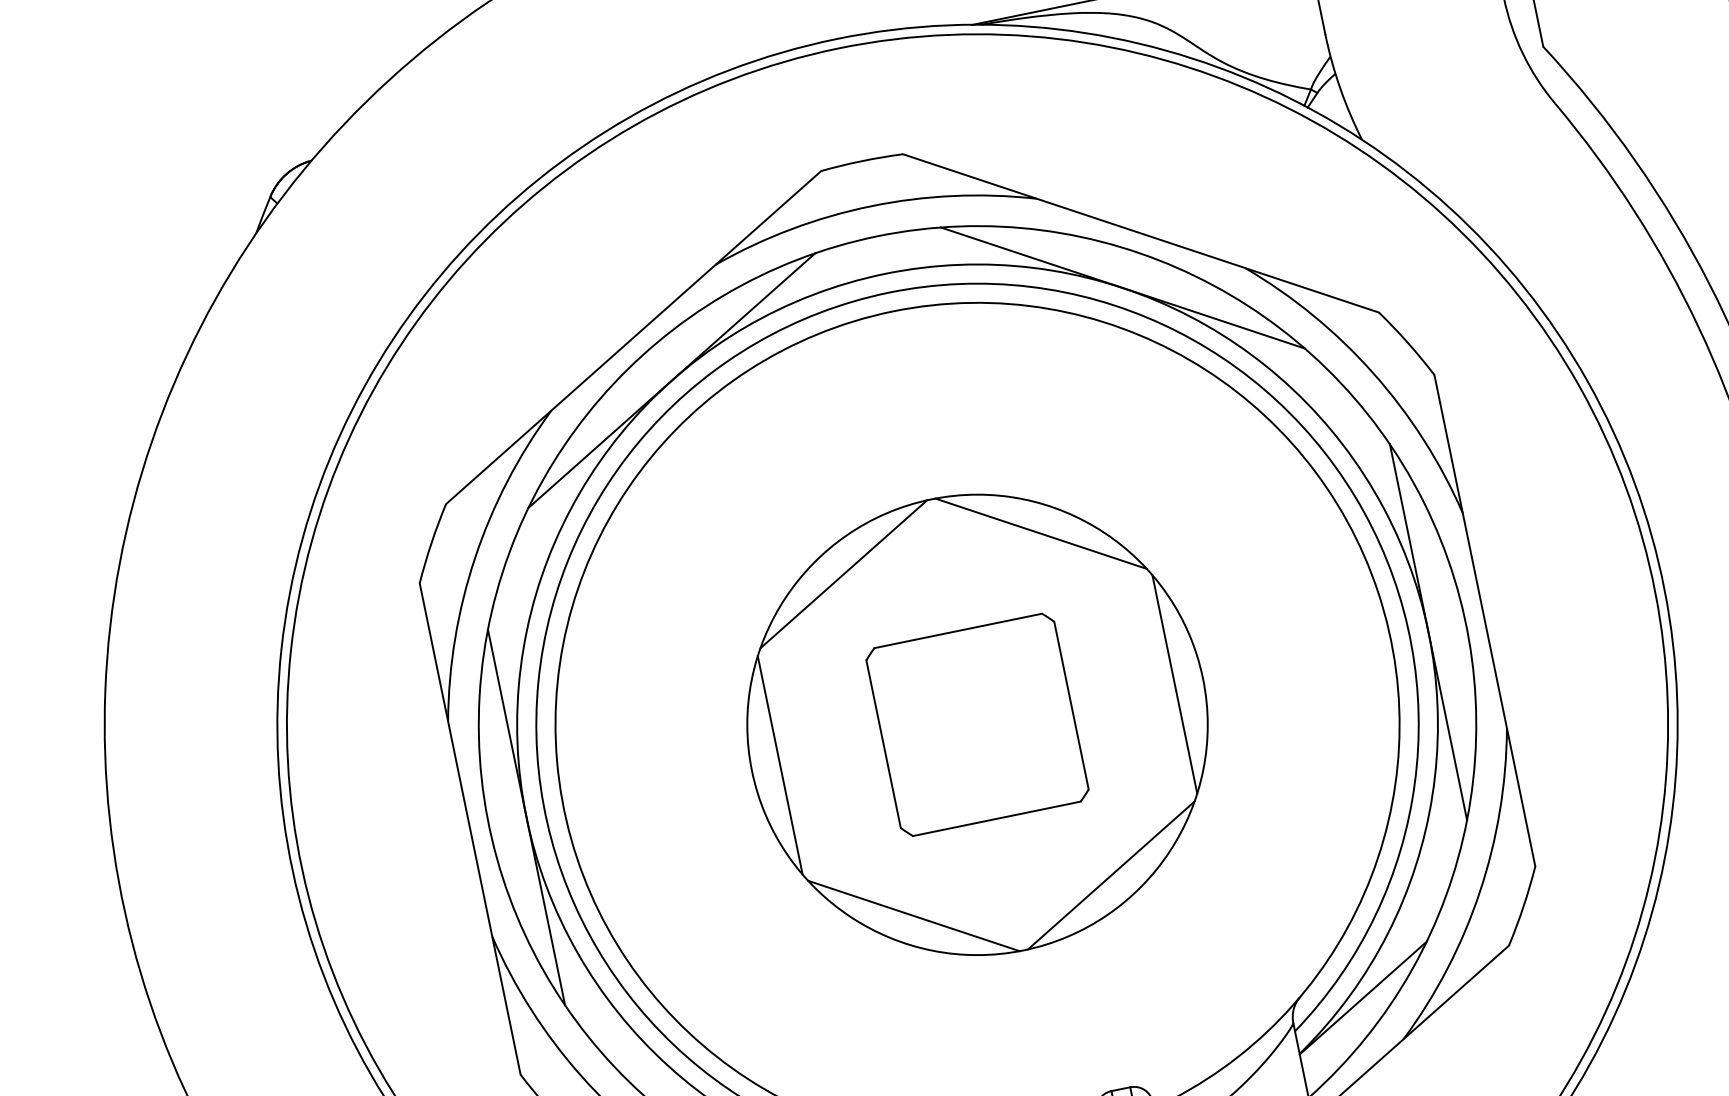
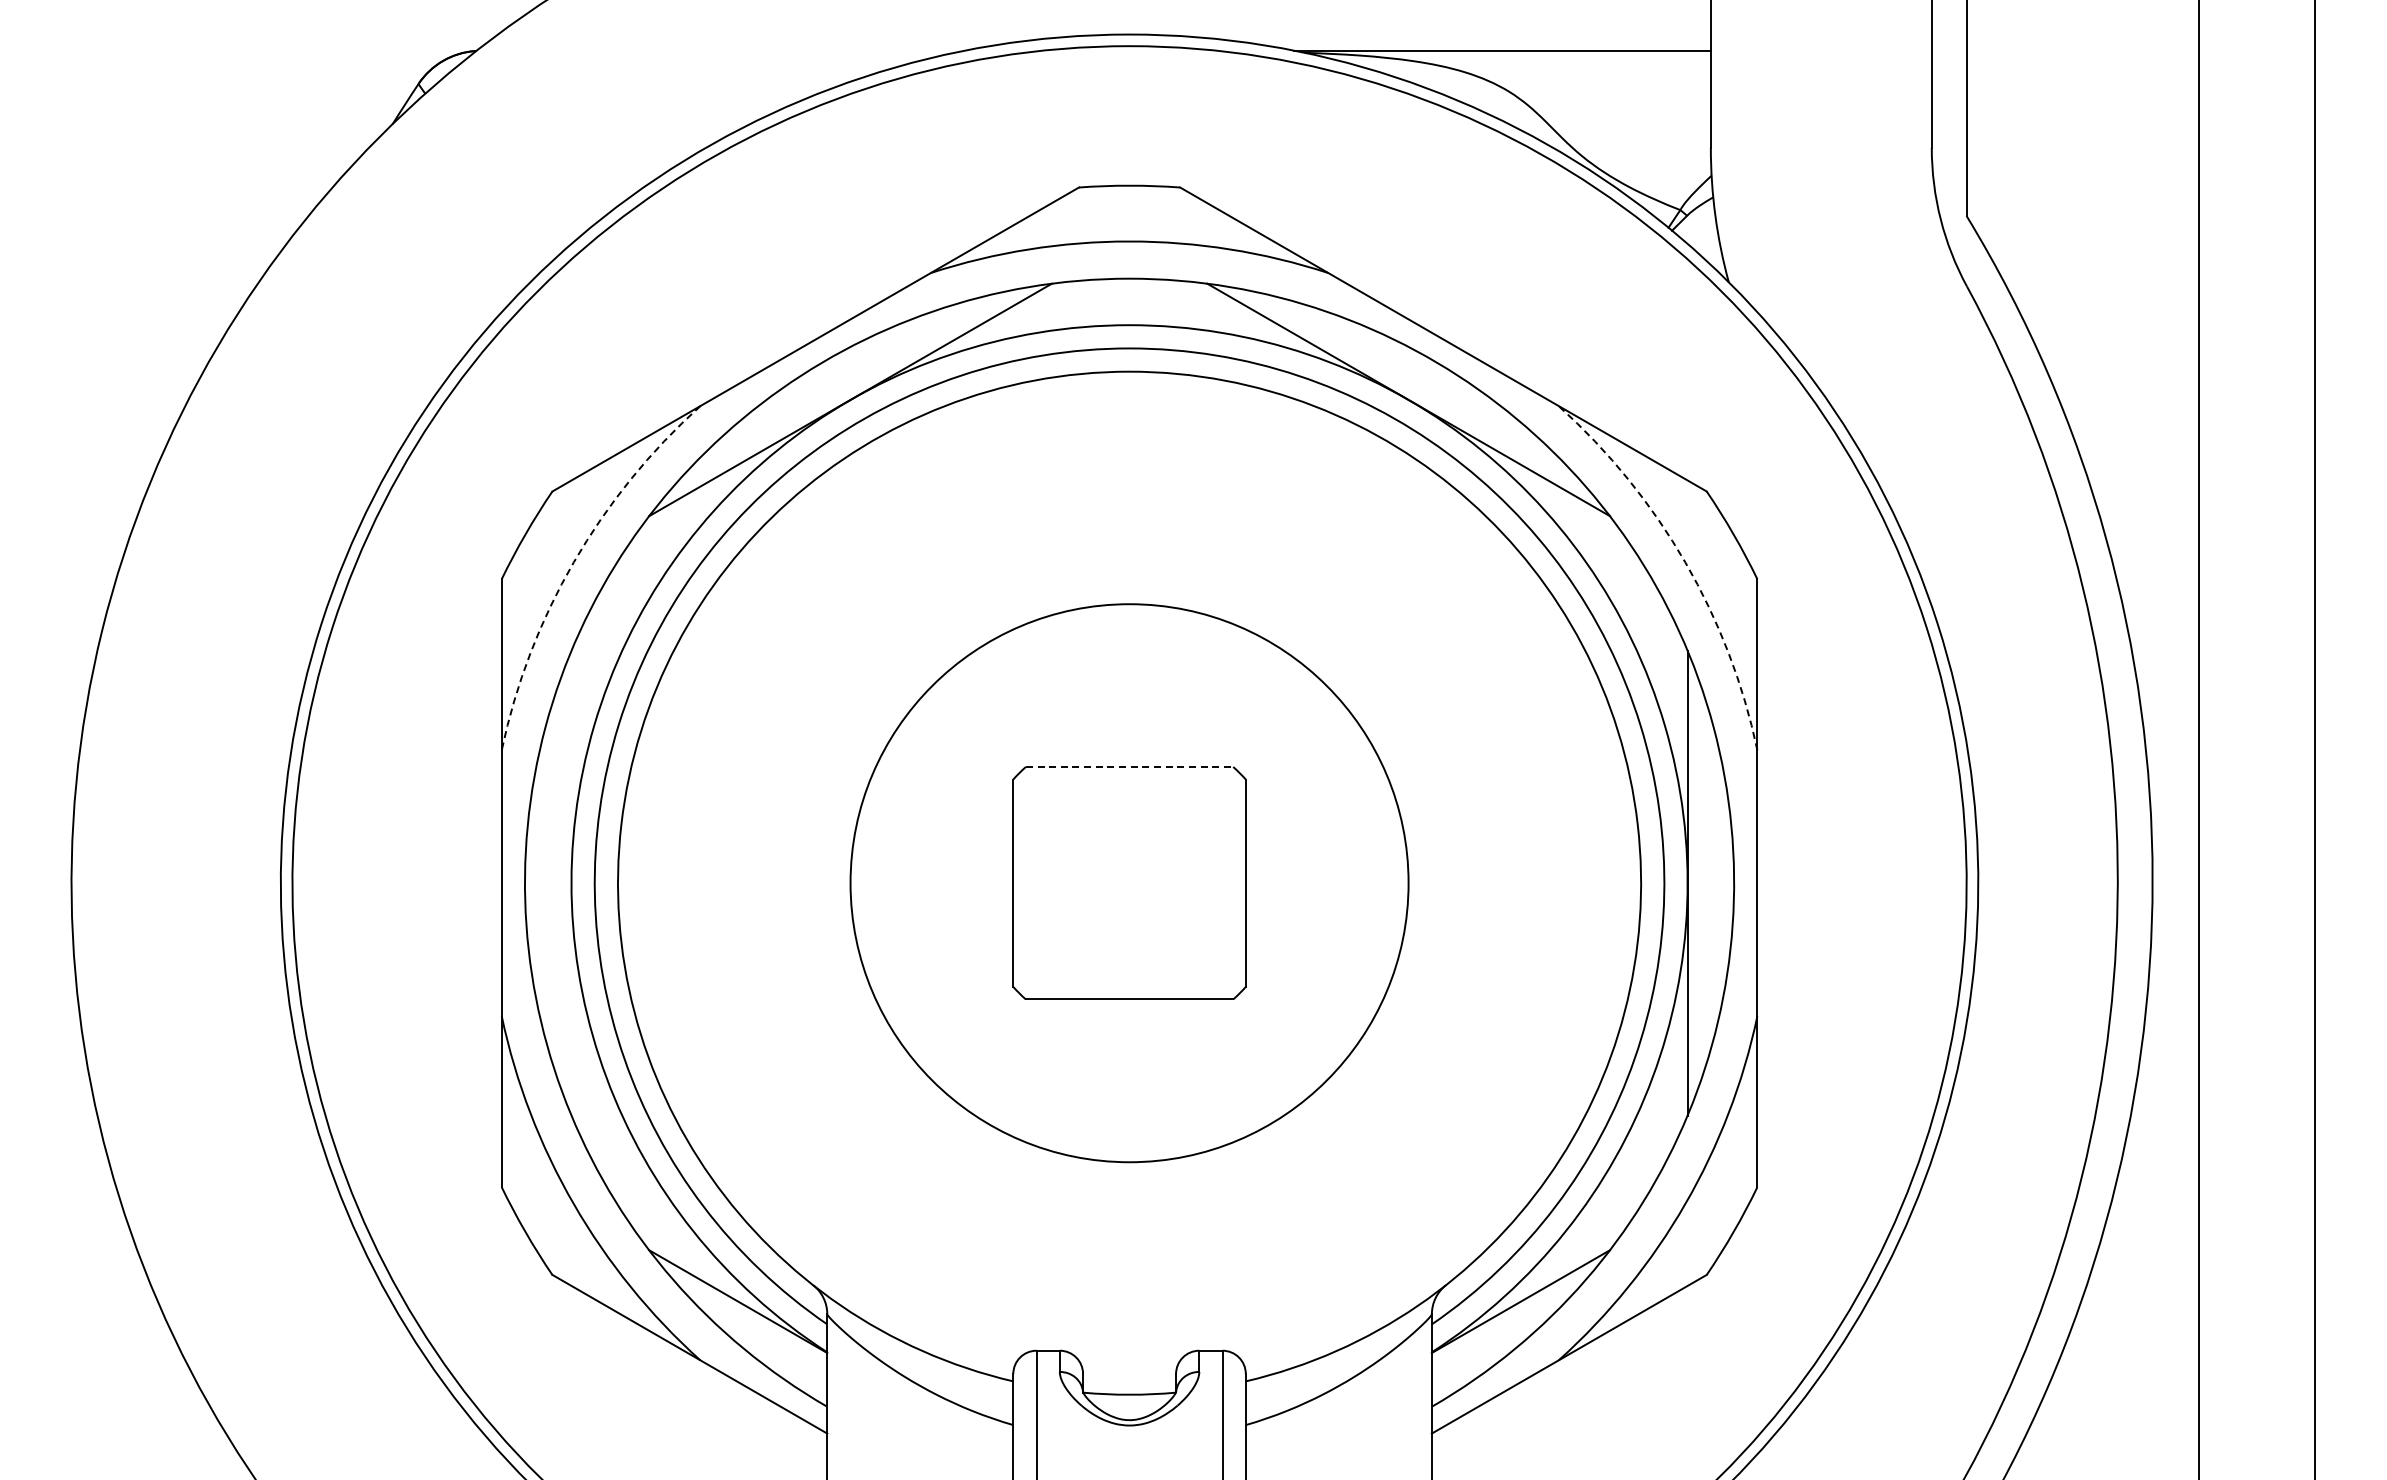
arc: (1373, 373) -> (1685, 562), solid -> dashed
line: (1040, 533) -> (1251, 671), removed
arc: (474, 557) -> (573, 562), solid -> dashed
line: (843, 574) -> (1007, 671), removed
line: (958, 630) -> (1129, 766), solid -> dashed
line: (1174, 684) -> (1373, 883), removed
line: (780, 765) -> (885, 883), removed
line: (526, 816) -> (571, 882), removed
line: (1111, 875) -> (1251, 1094), removed
line: (913, 915) -> (1007, 1094), removed

